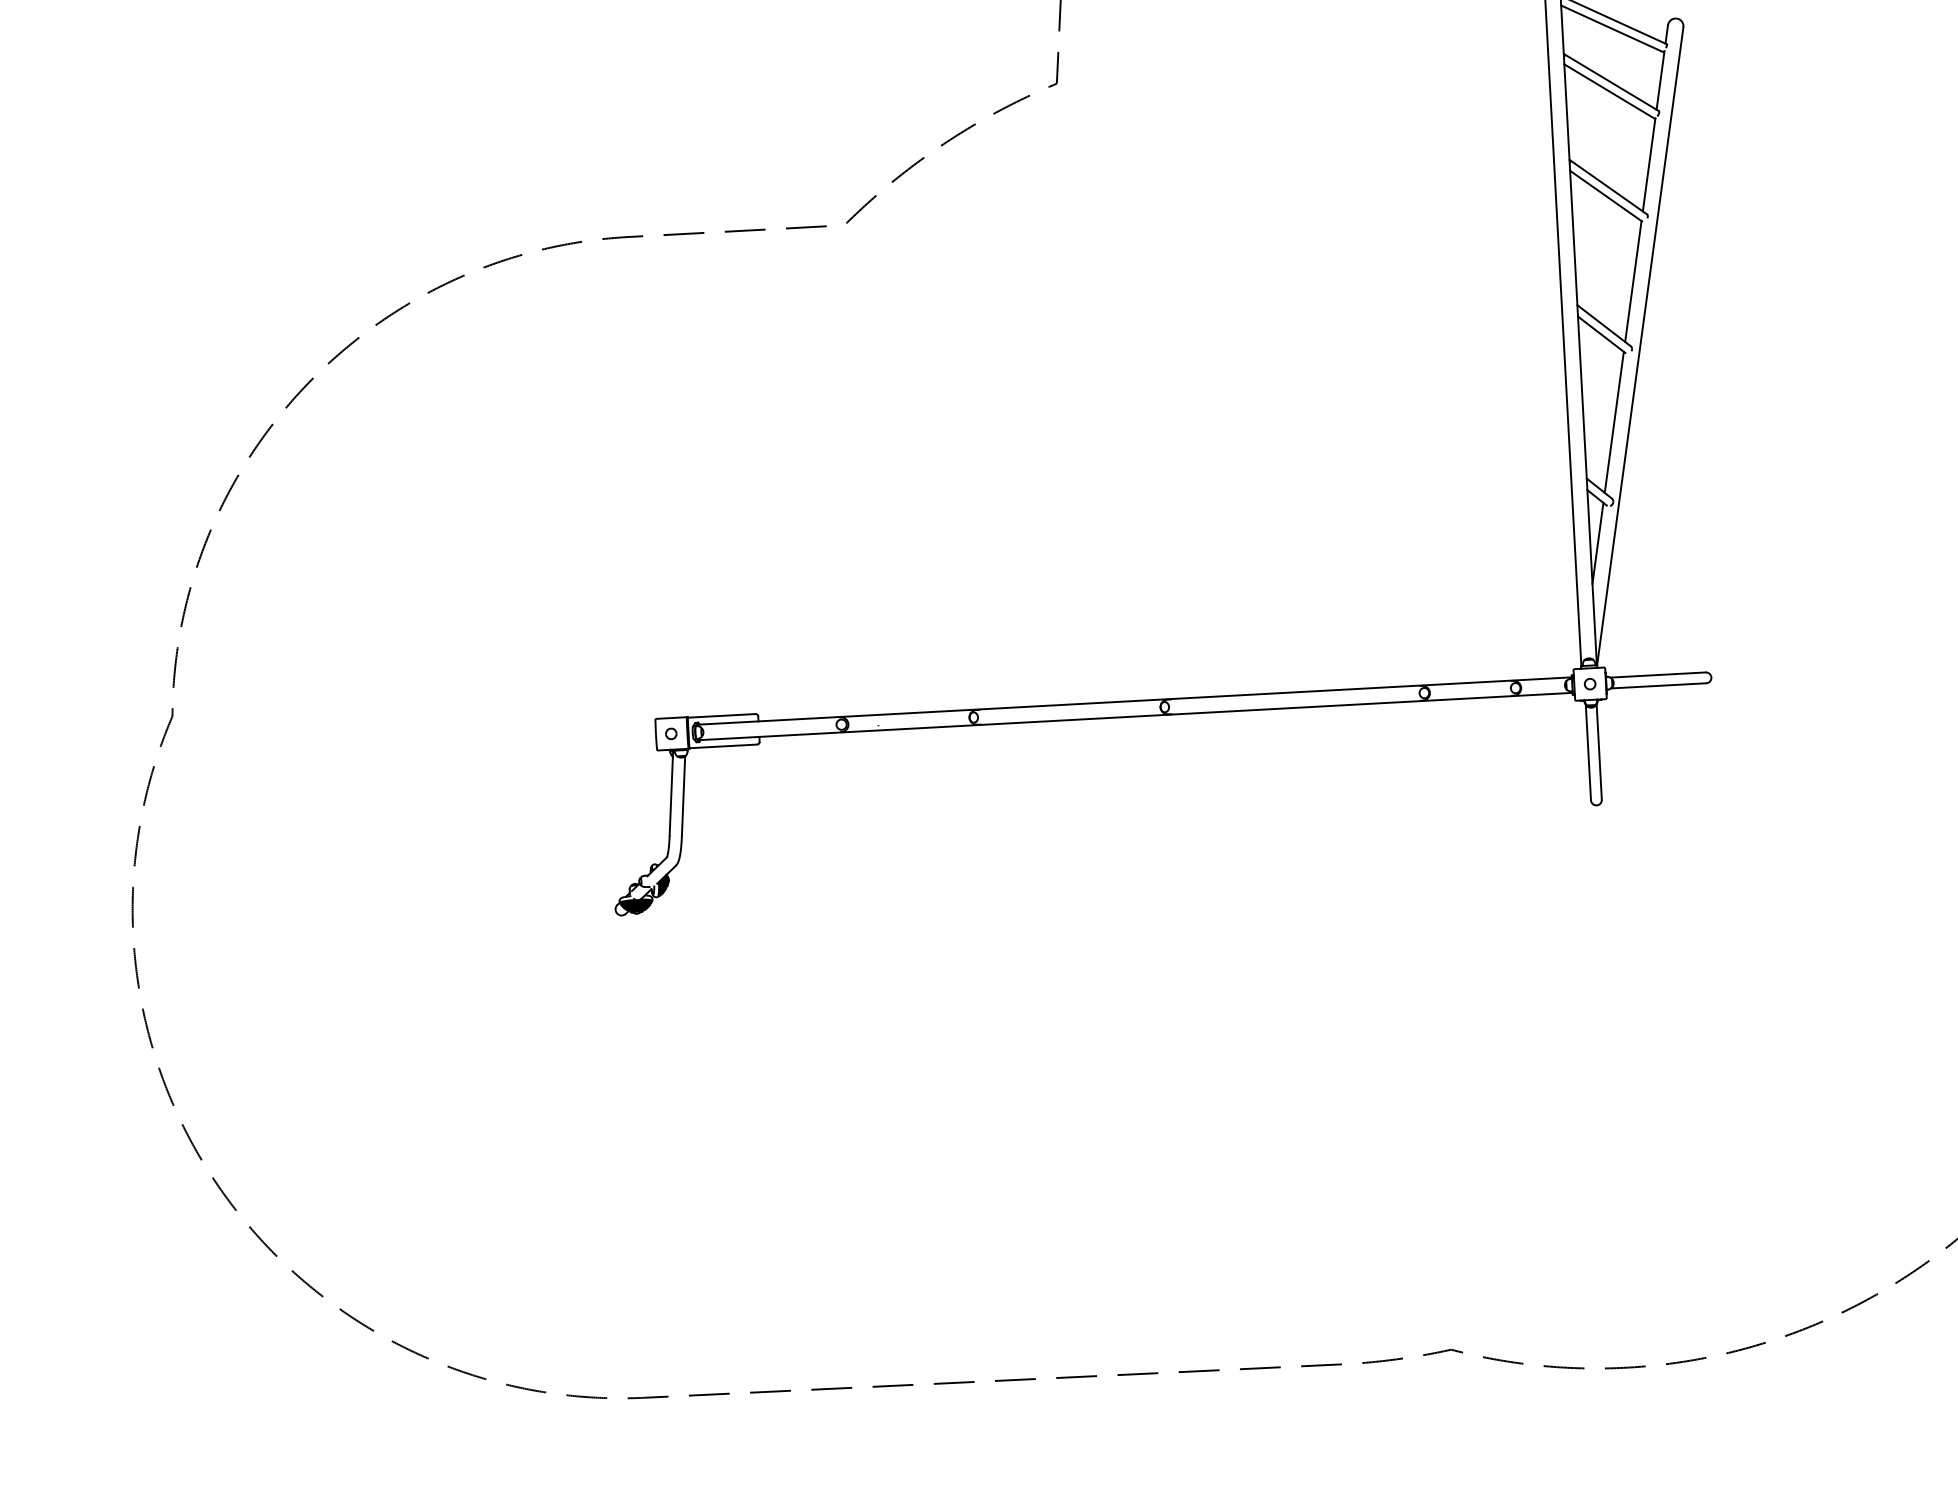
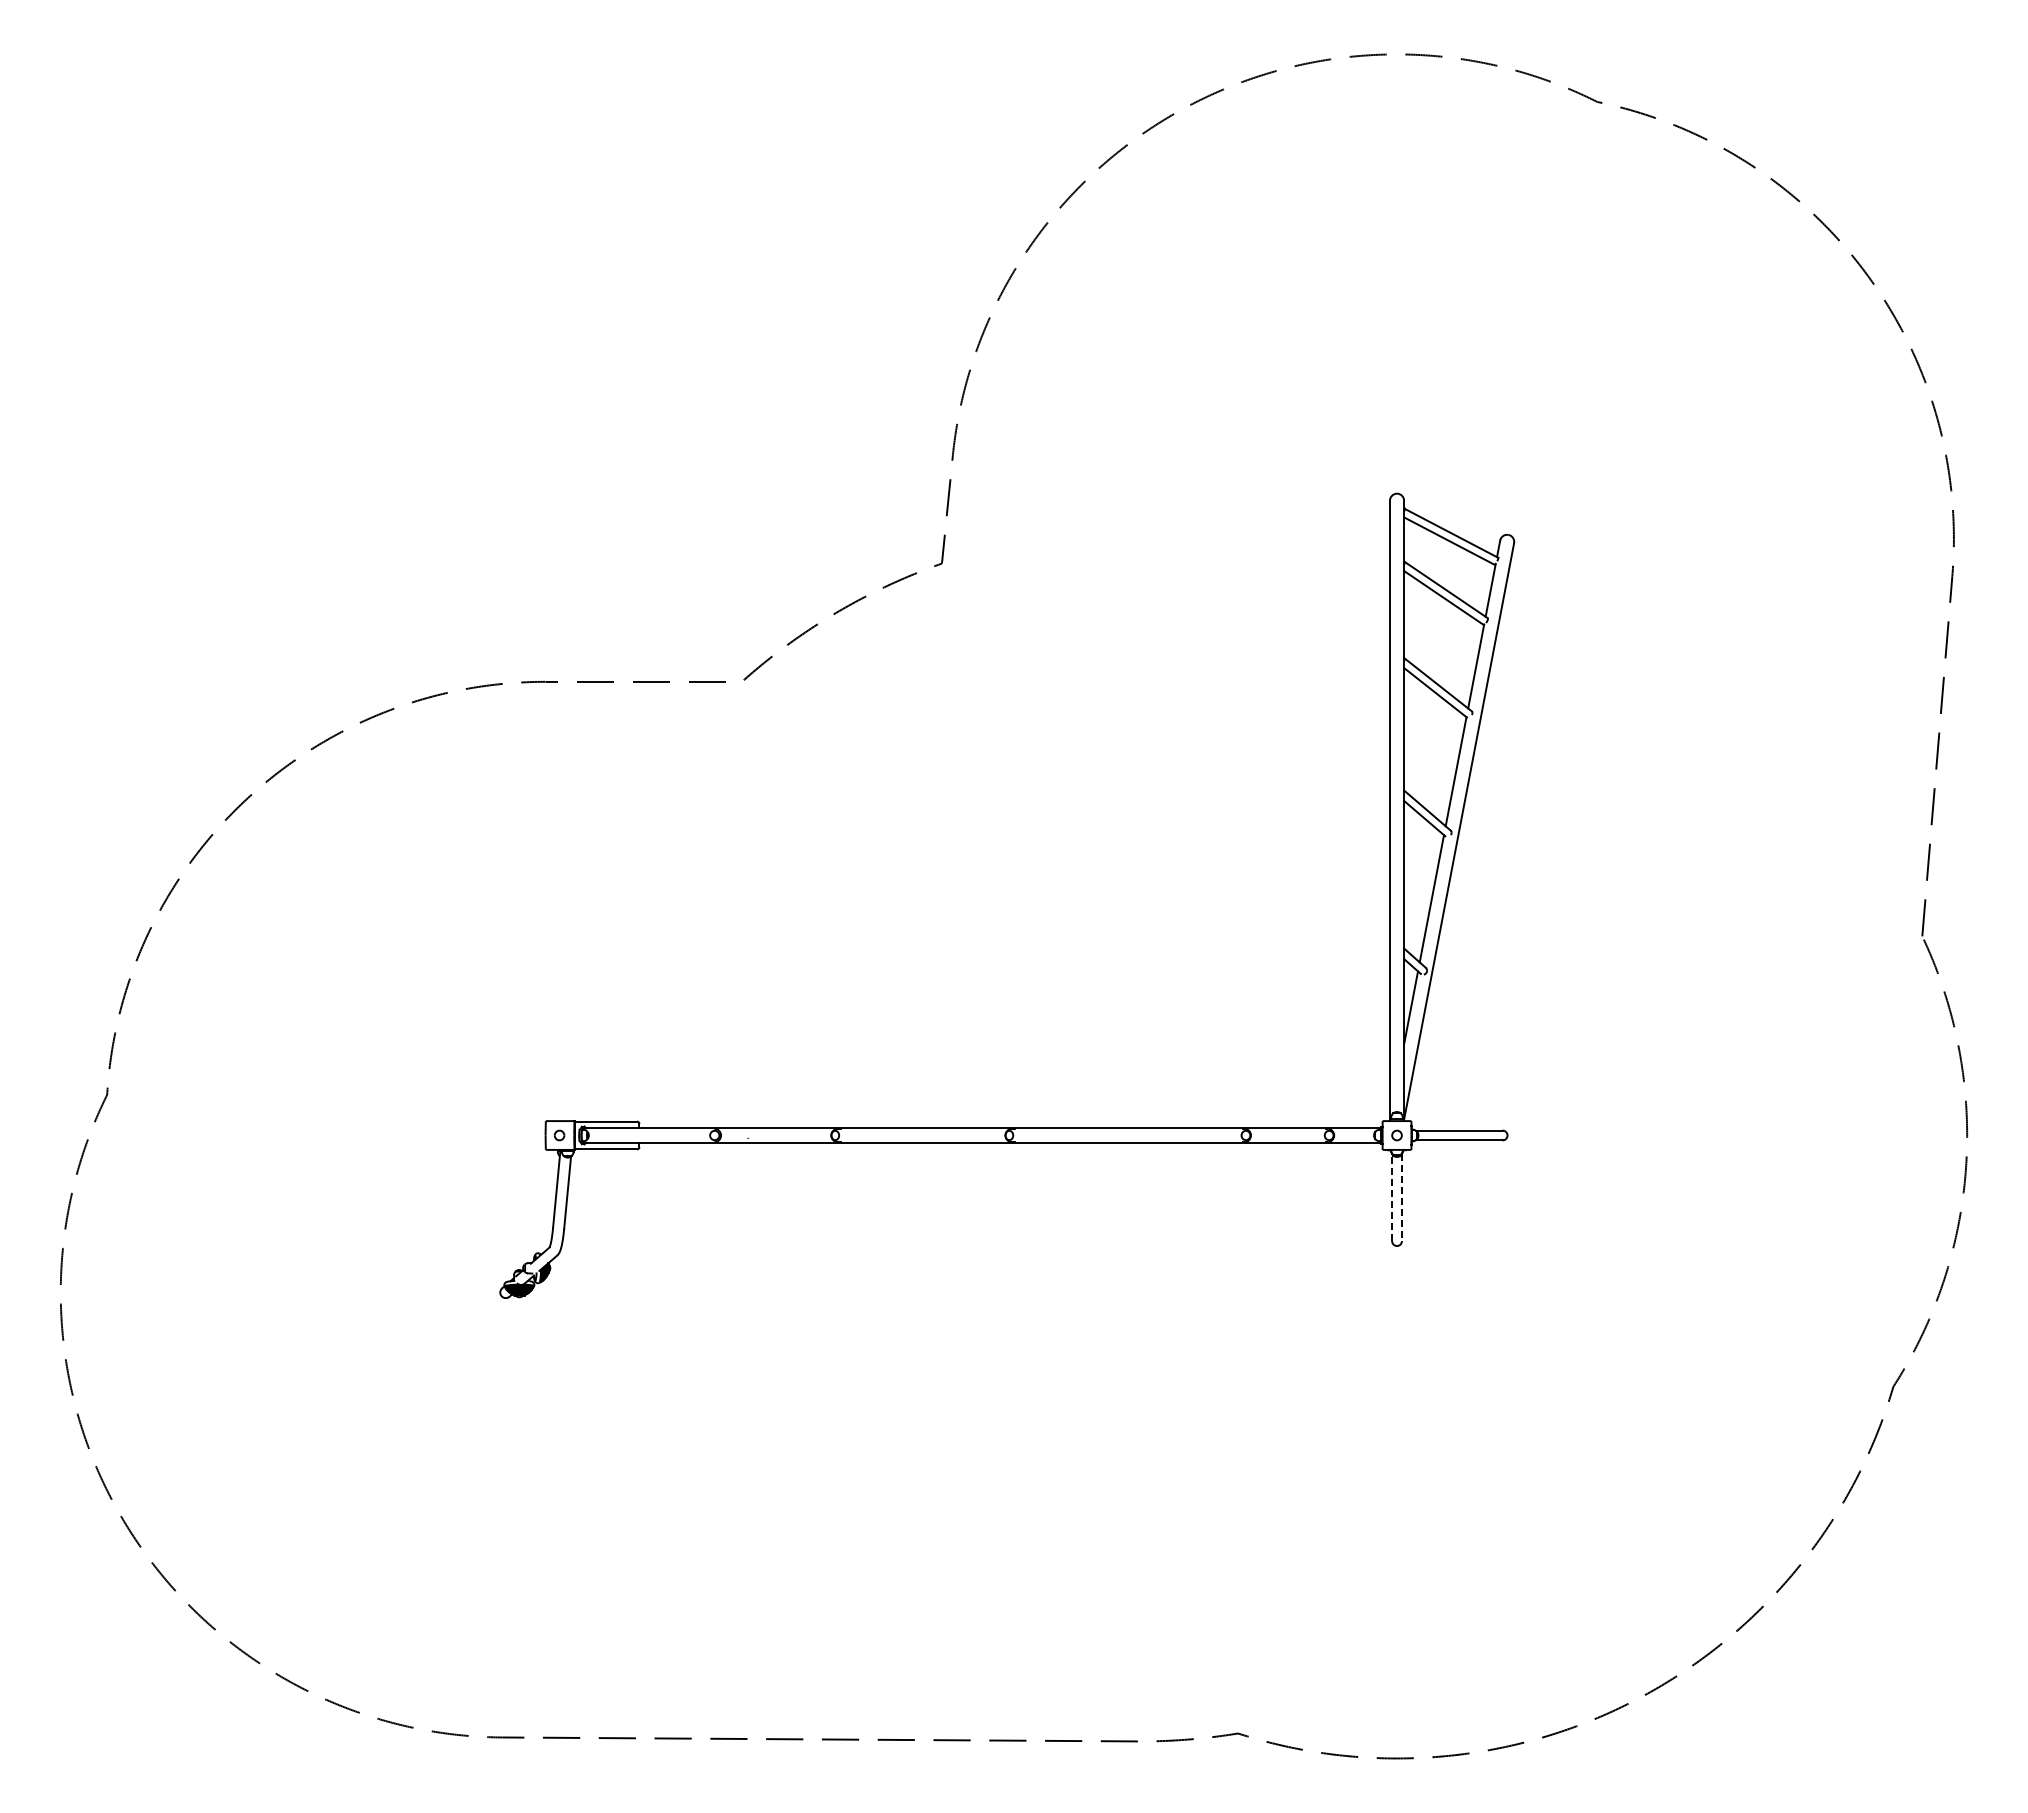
line: (1588, 752) -> (1392, 1197), solid -> dashed
line: (1598, 753) -> (1401, 1198), solid -> dashed

